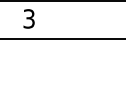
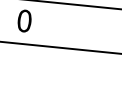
text: (28, 18) -> (23, 20), 3 -> 0

